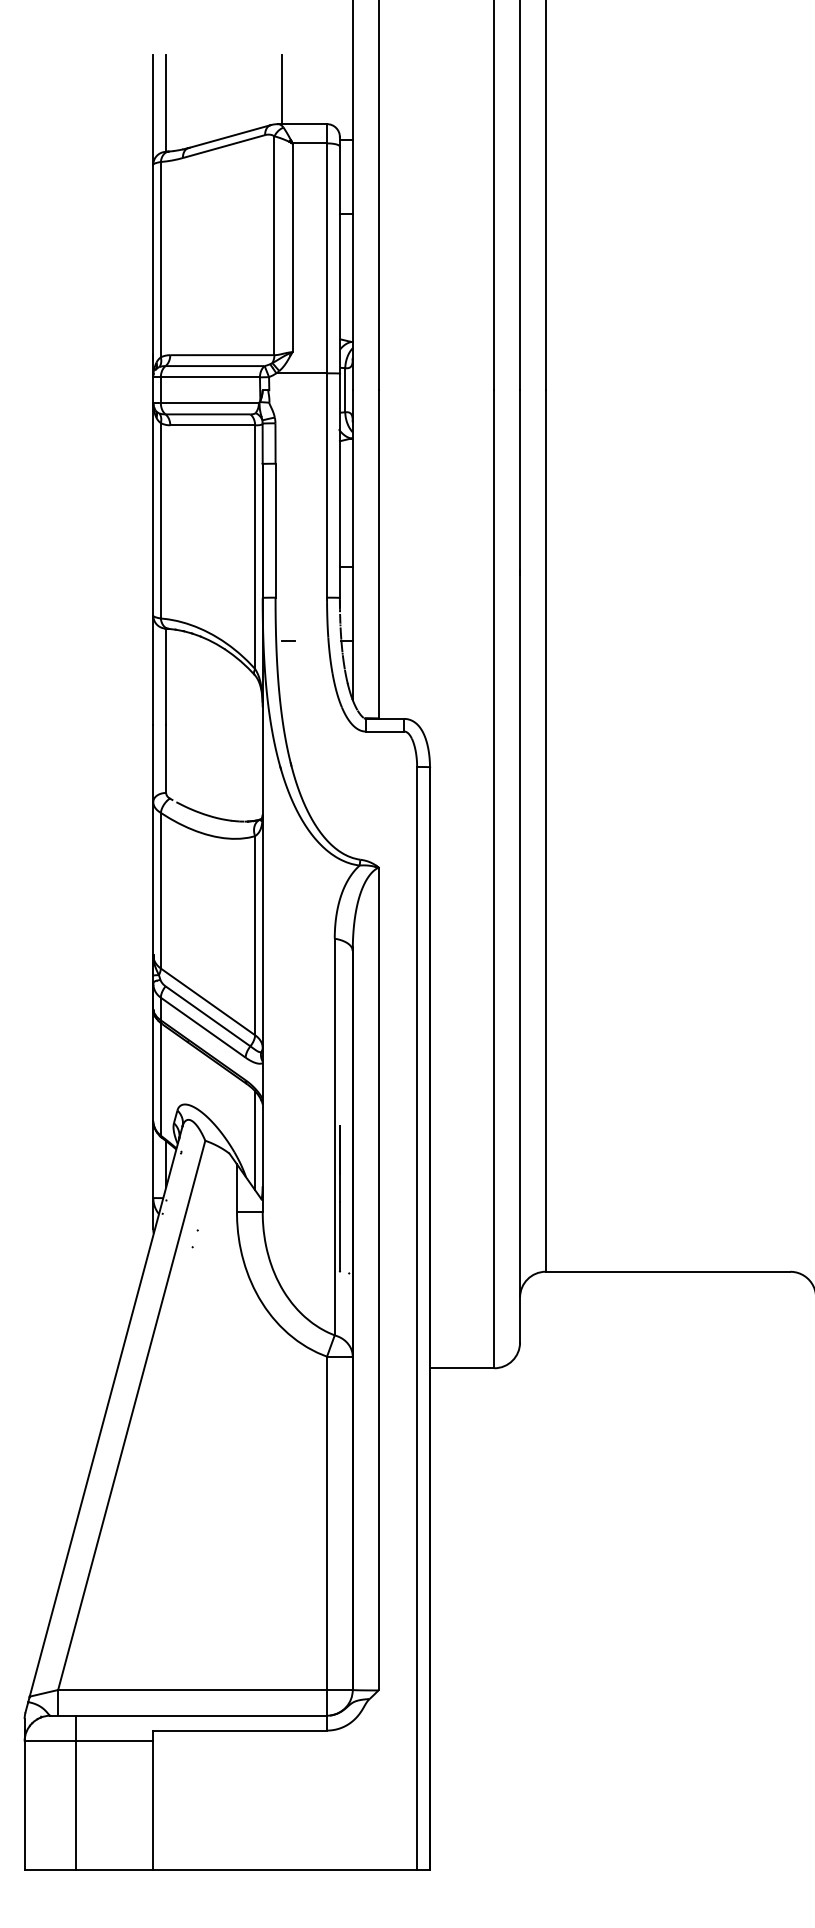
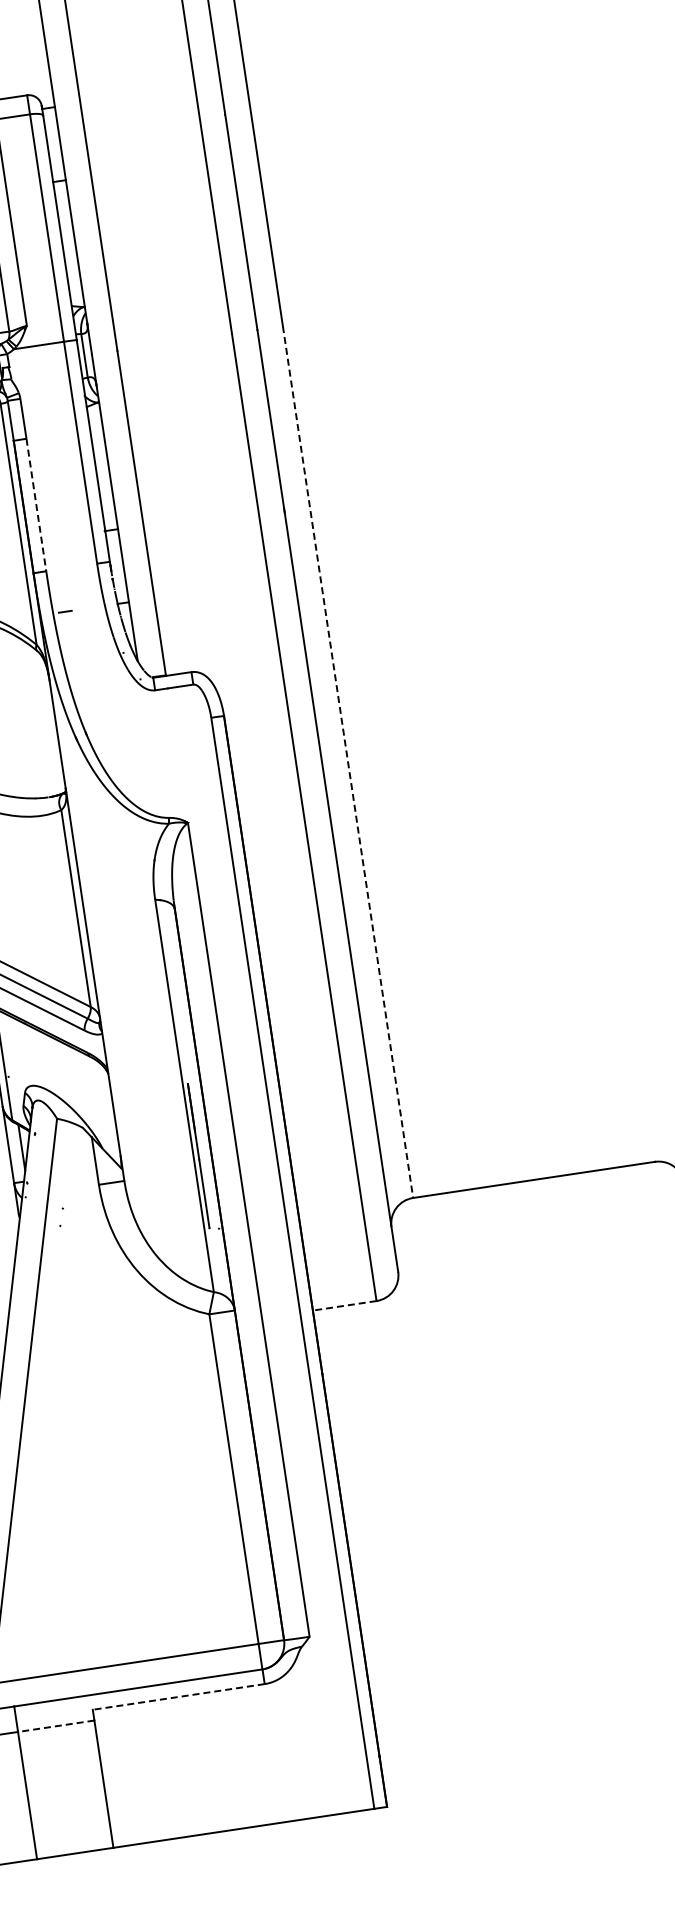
line: (275, 530) -> (36, 504), solid -> dashed
line: (545, 831) -> (347, 762), solid -> dashed
line: (255, 1140) -> (106, 1111), removed
line: (461, 1368) -> (344, 1306), solid -> dashed
line: (240, 1730) -> (179, 1696), solid -> dashed
line: (114, 1741) -> (56, 1726), solid -> dashed

